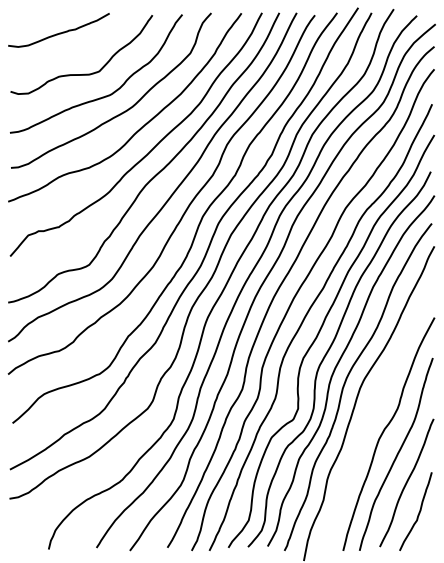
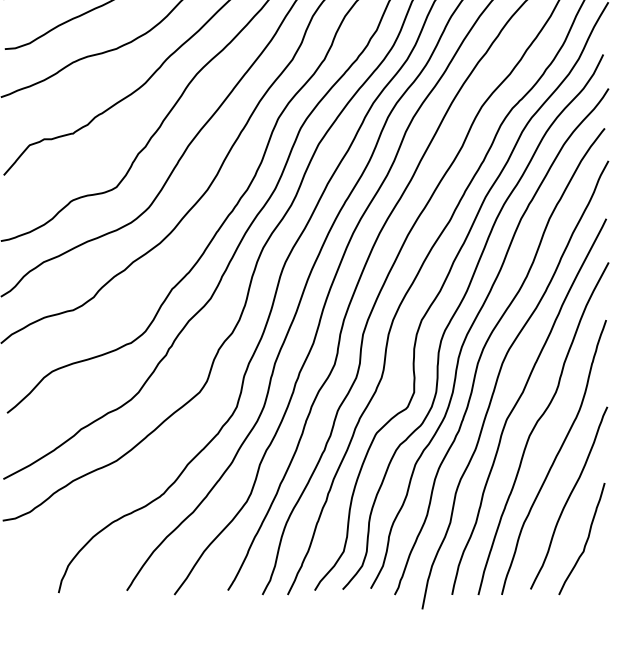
curve: (372, 414) -> (520, 400), added

